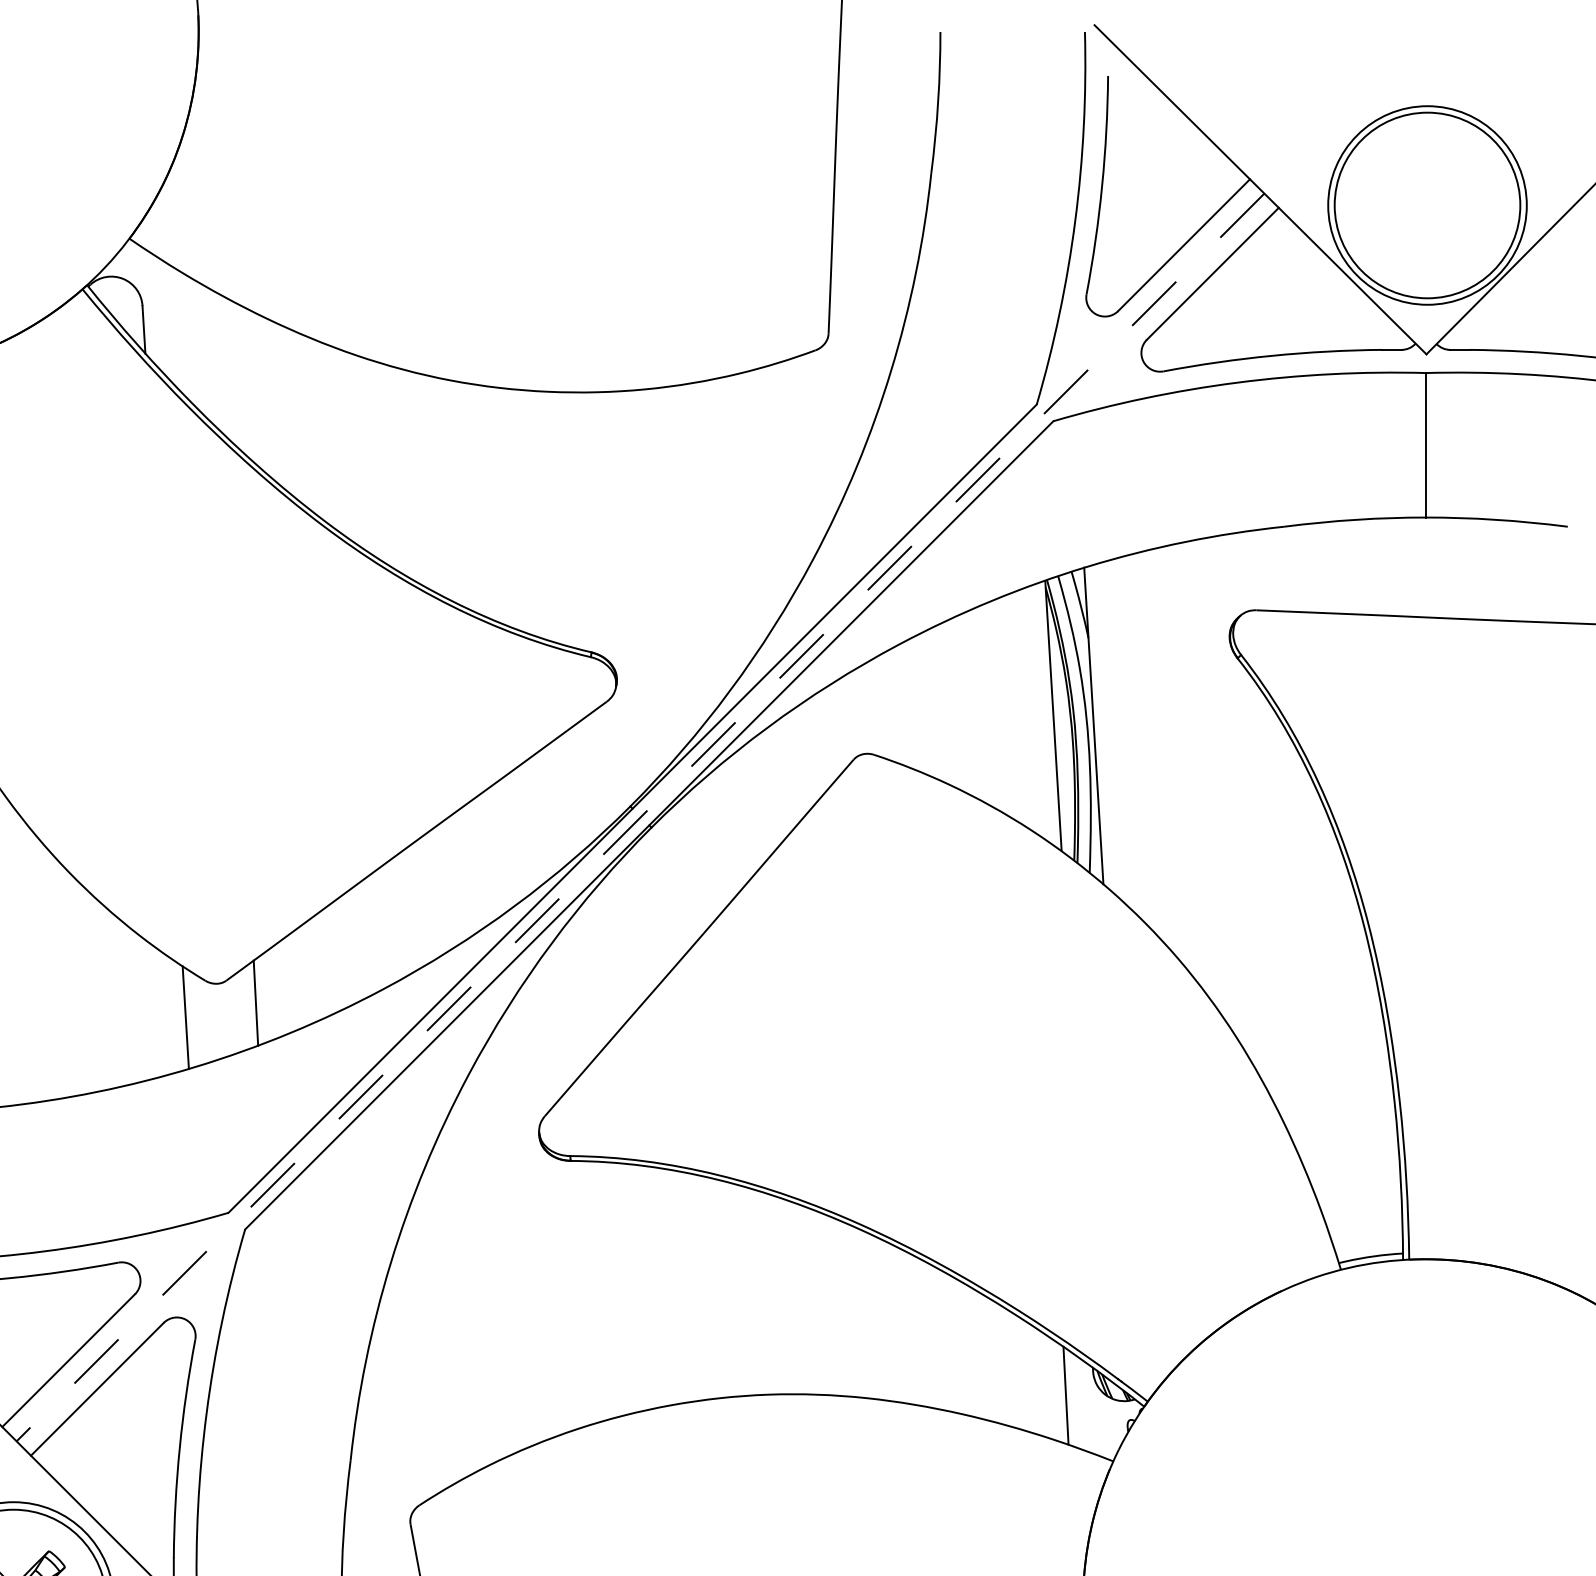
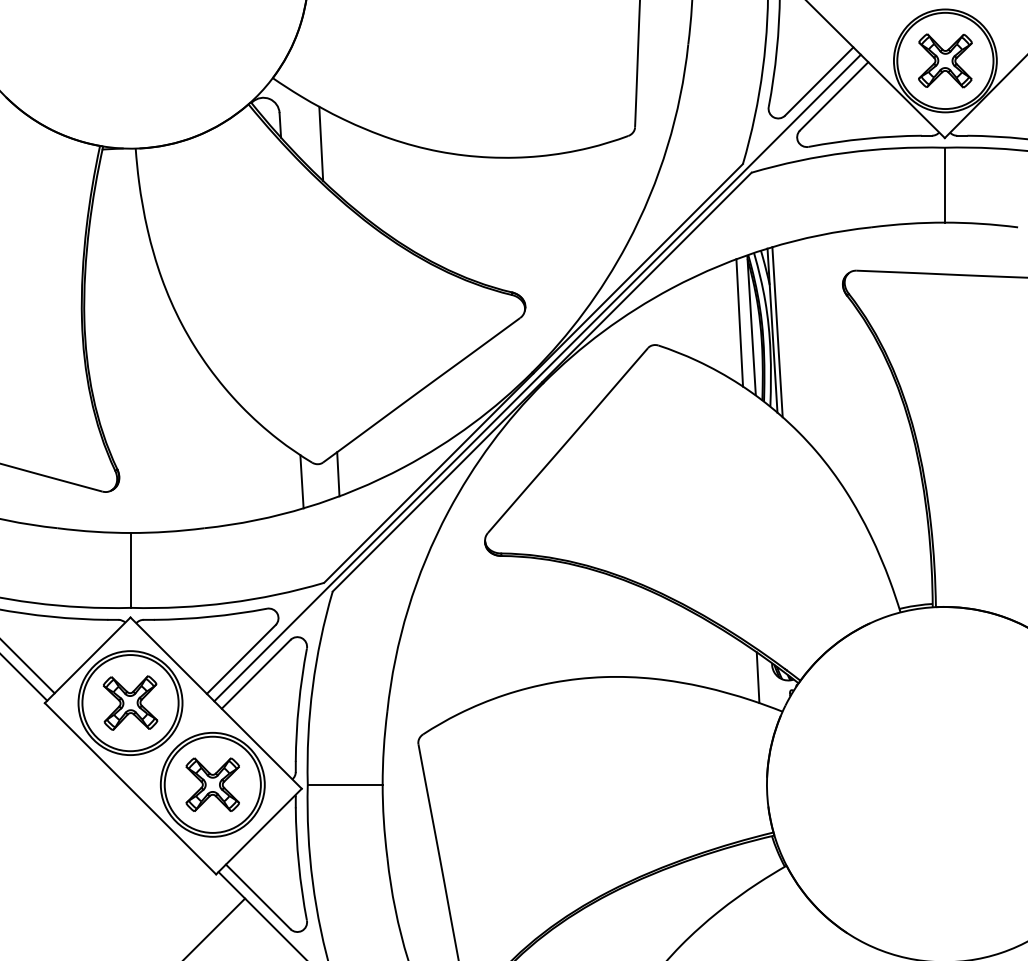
part: (1427, 204) -> (945, 60), added
line: (223, 364) -> (321, 143), added
line: (1030, 710) -> (739, 322), added
line: (1103, 729) -> (777, 332), added
line: (640, 818) -> (537, 378), dashed -> solid

